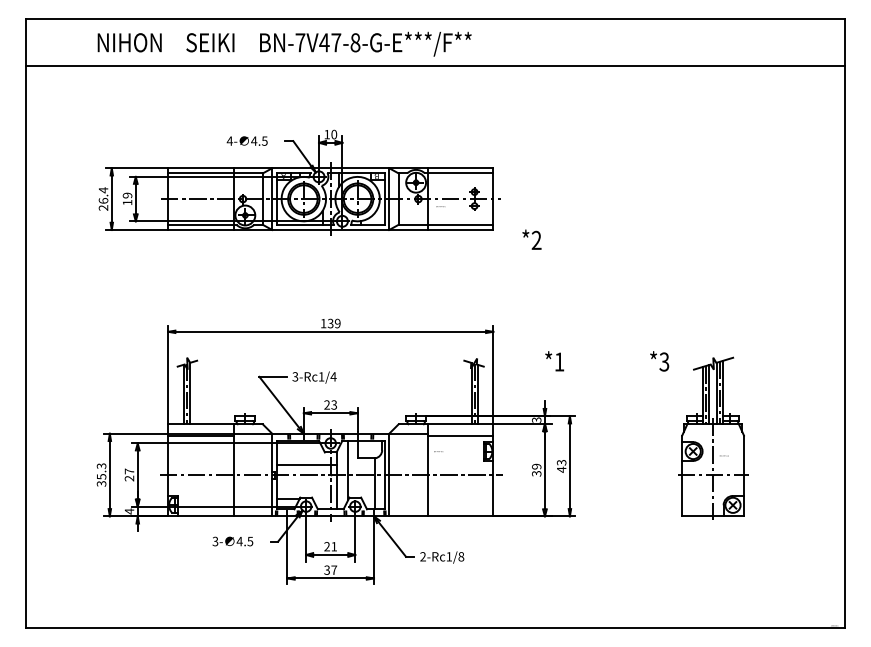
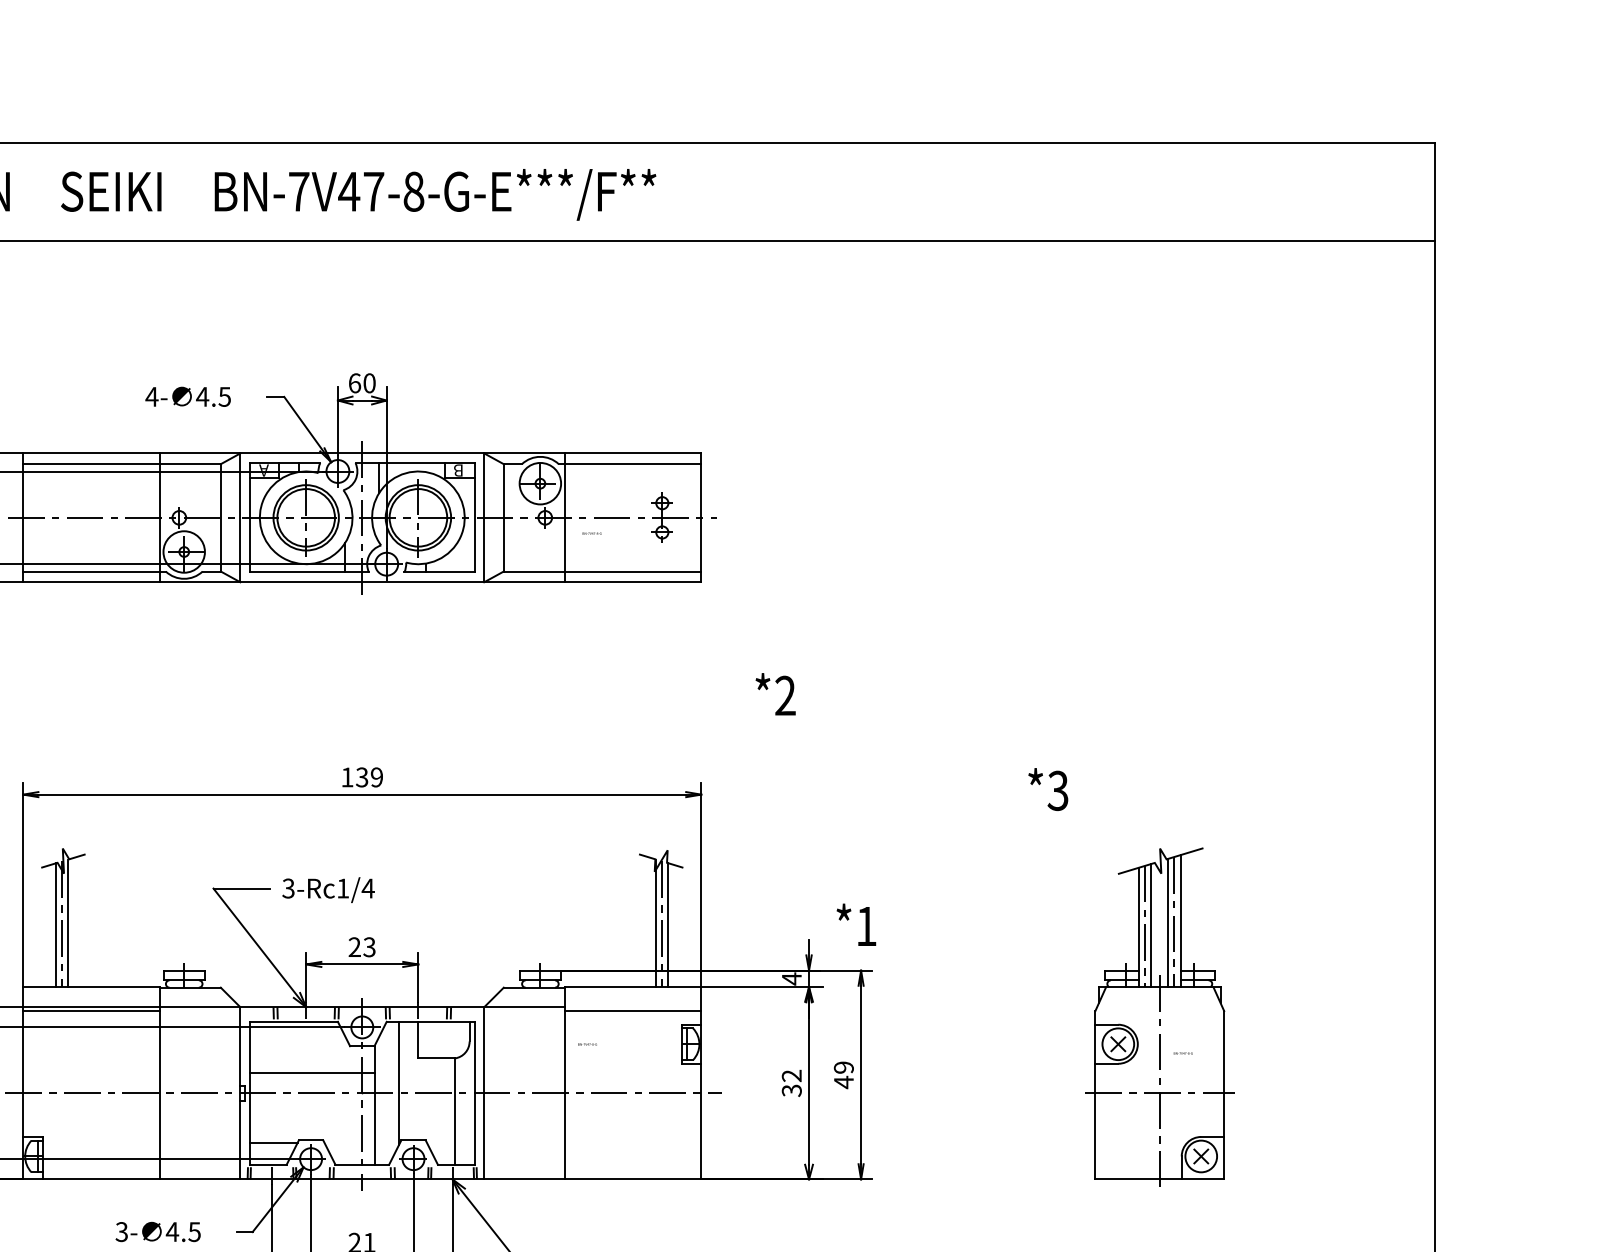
text: (327, 134) -> (355, 383), 10 -> 60
text: (531, 239) -> (774, 693), moved
text: (554, 361) -> (856, 925), moved
text: (659, 361) -> (1047, 789), moved
text: (536, 419) -> (791, 977), 3 -> 4
text: (561, 462) -> (843, 1067), 43 -> 49
text: (536, 466) -> (791, 1075), 39 -> 32

